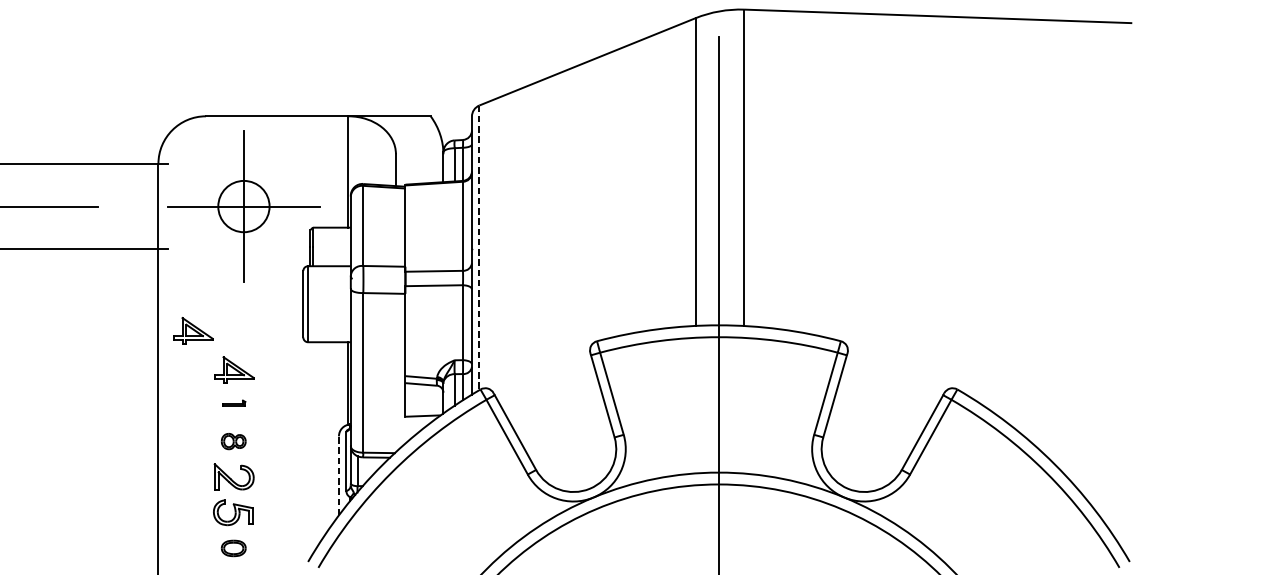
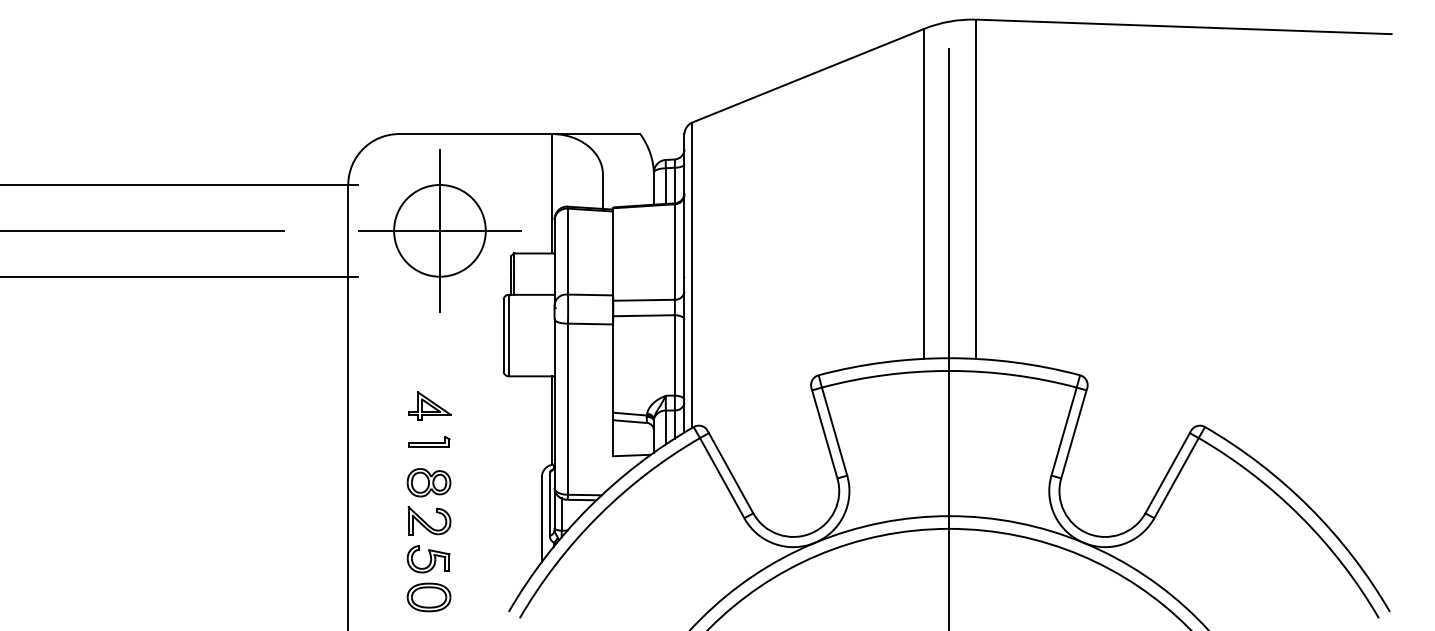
circle: (243, 206) -> (439, 230), size x1.67
line: (479, 248) -> (692, 275), dashed -> solid
part: (193, 330) -> (385, 363), removed
part: (234, 402) -> (429, 441), size x1.67
part: (233, 441) -> (428, 482), size x1.67
line: (338, 475) -> (541, 519), dashed -> solid
part: (233, 548) -> (428, 597), size x1.67

